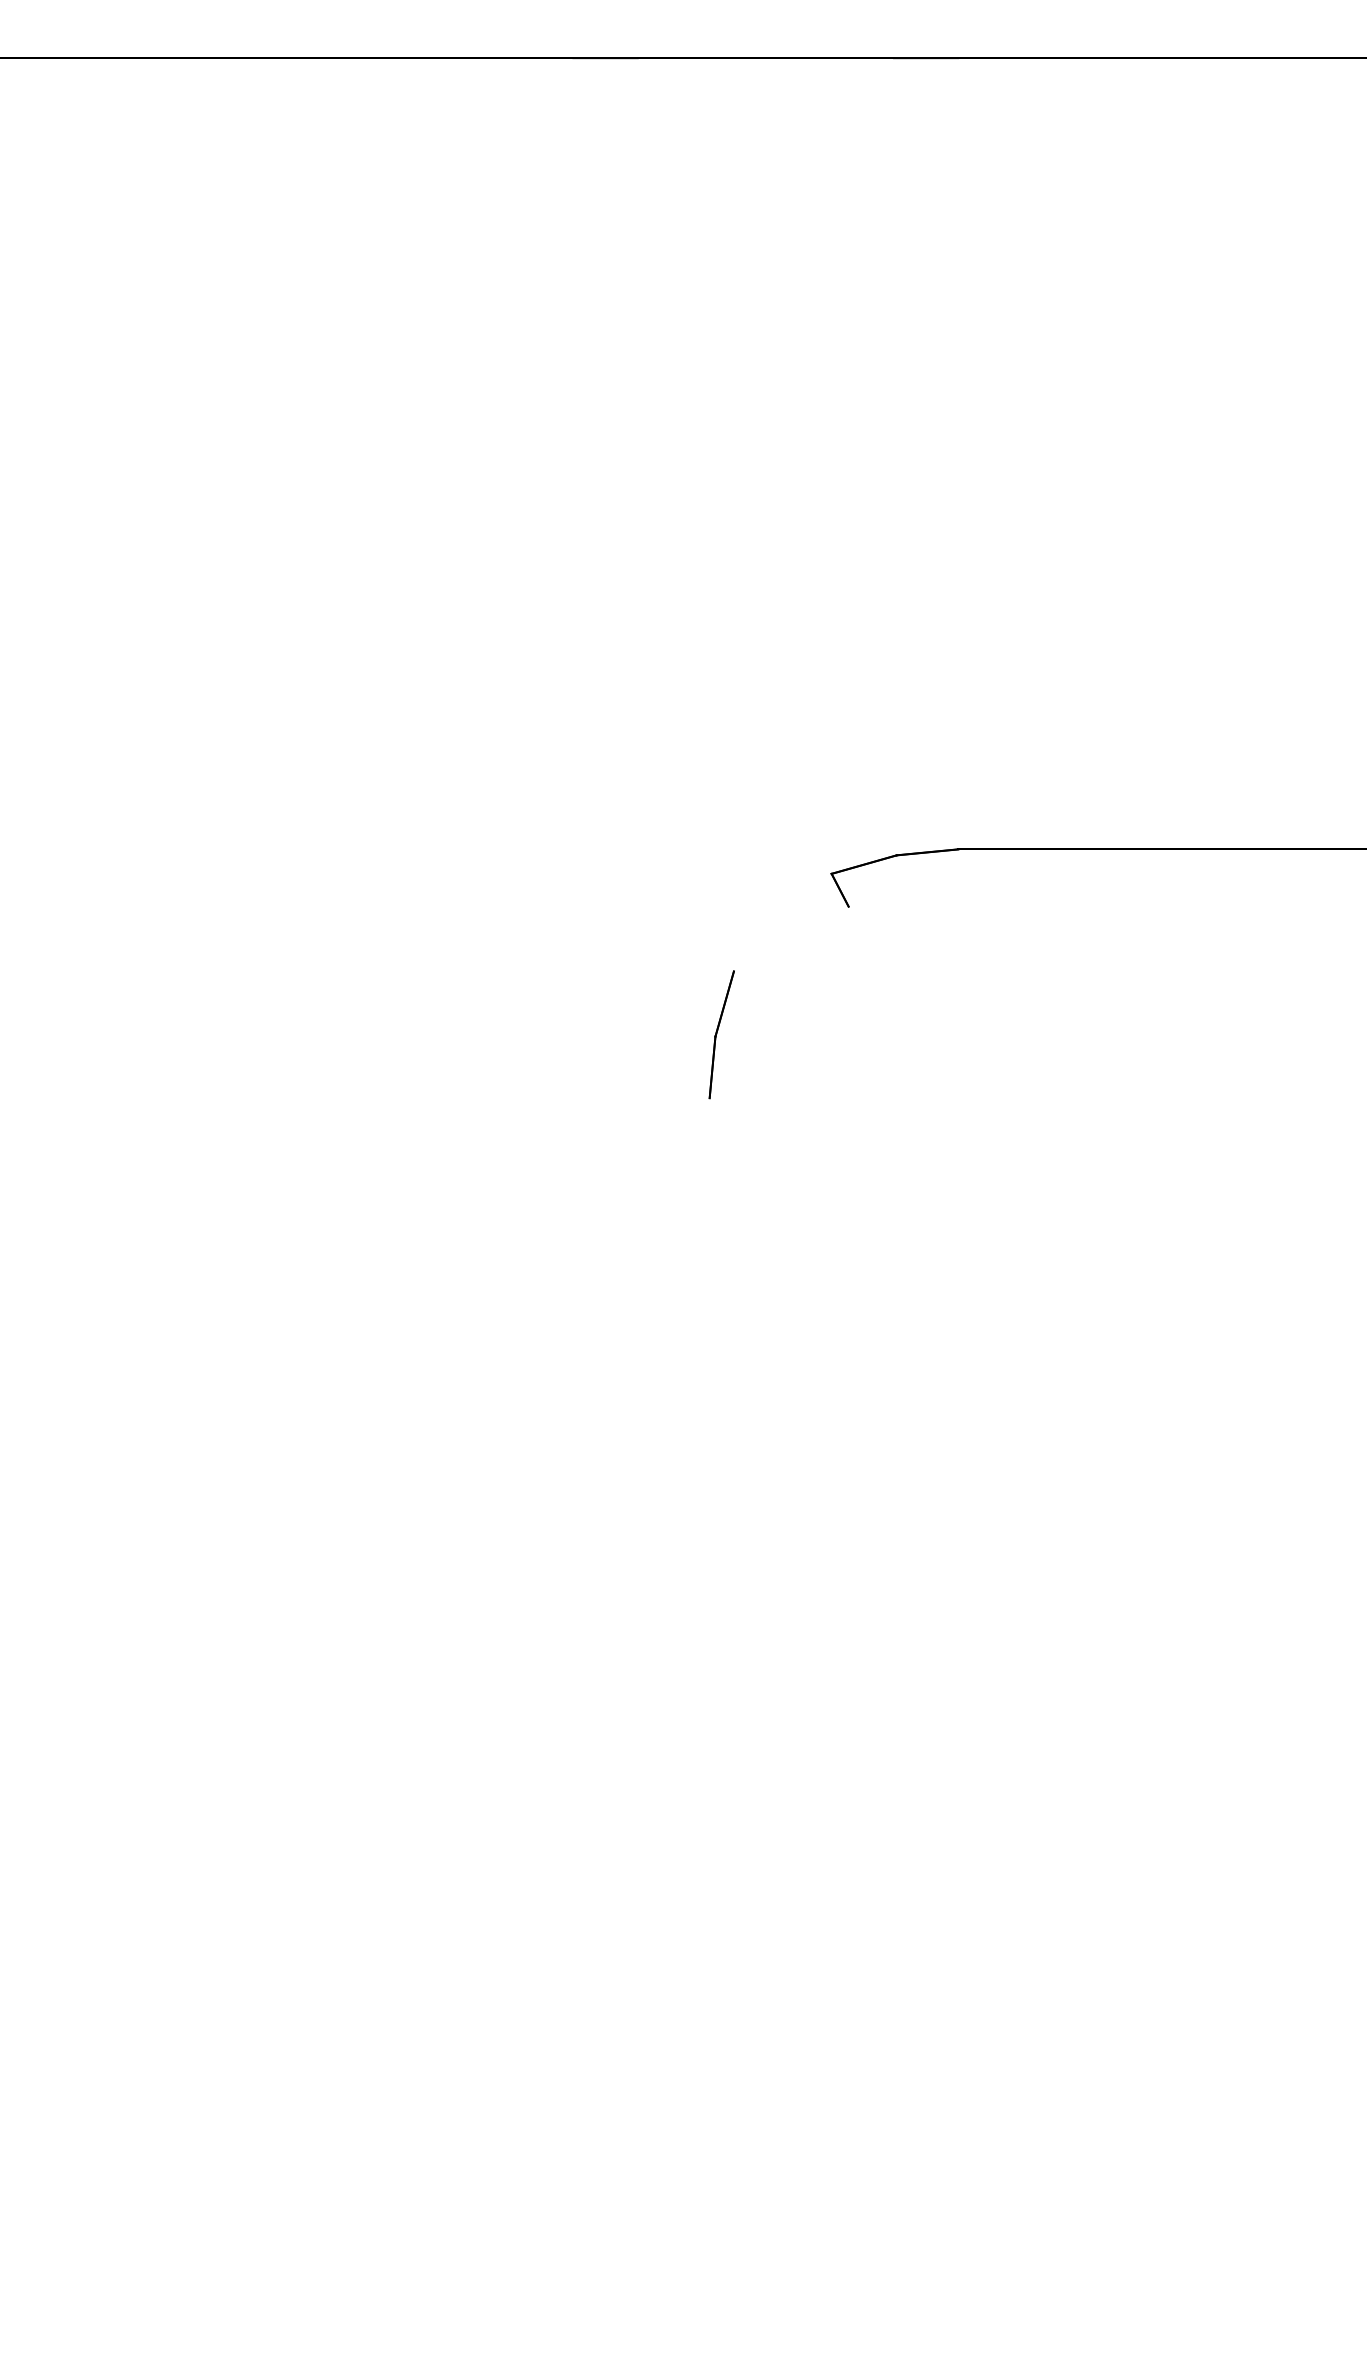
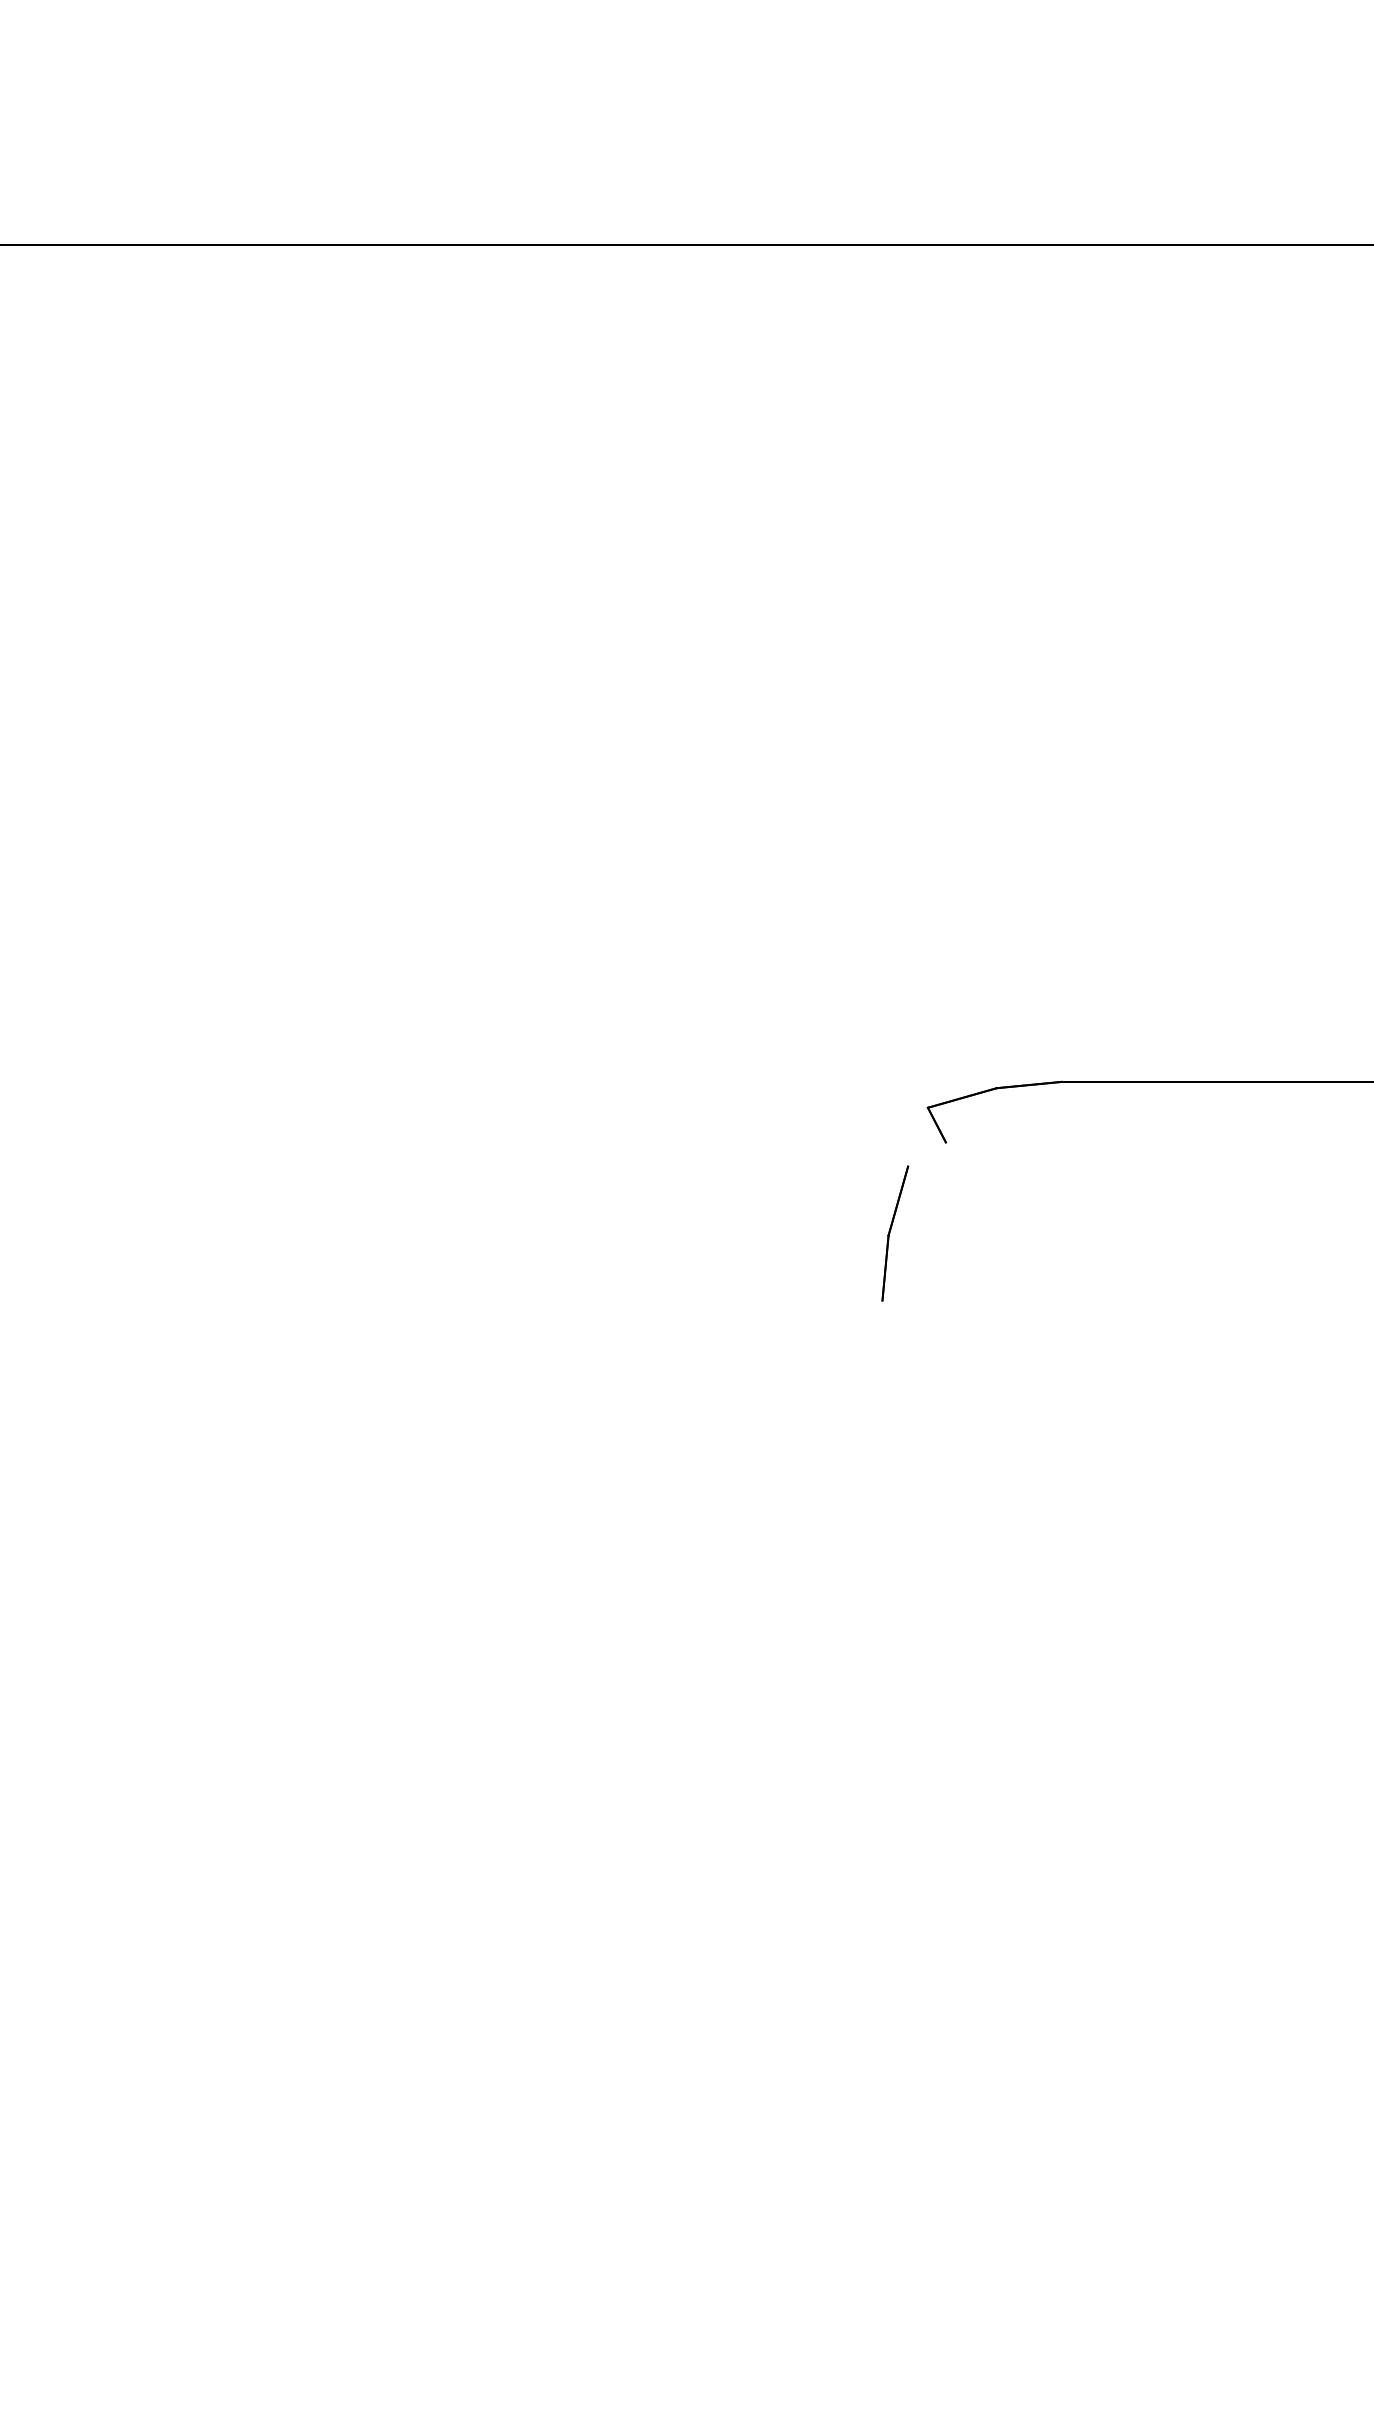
part: (721, 1034) -> (894, 1233), moved

